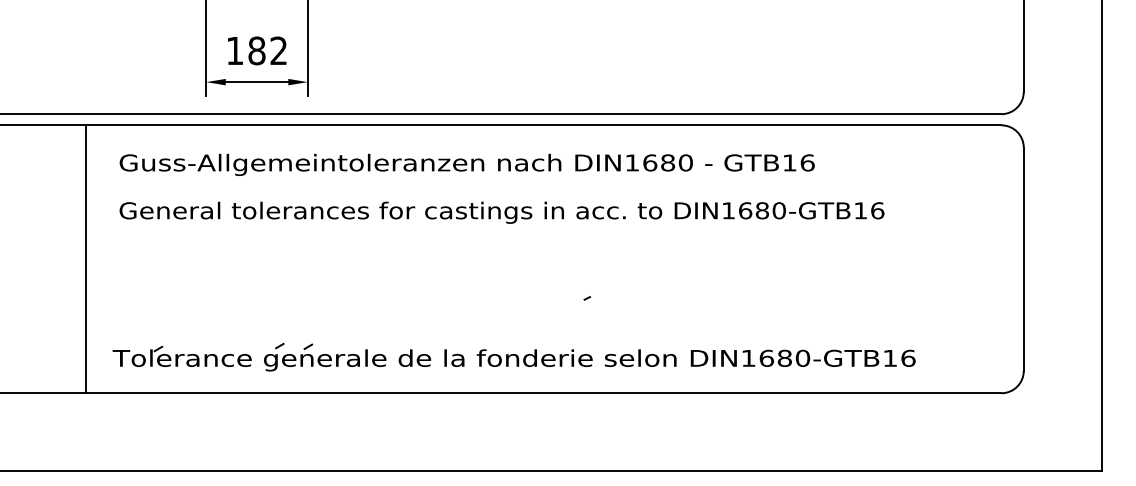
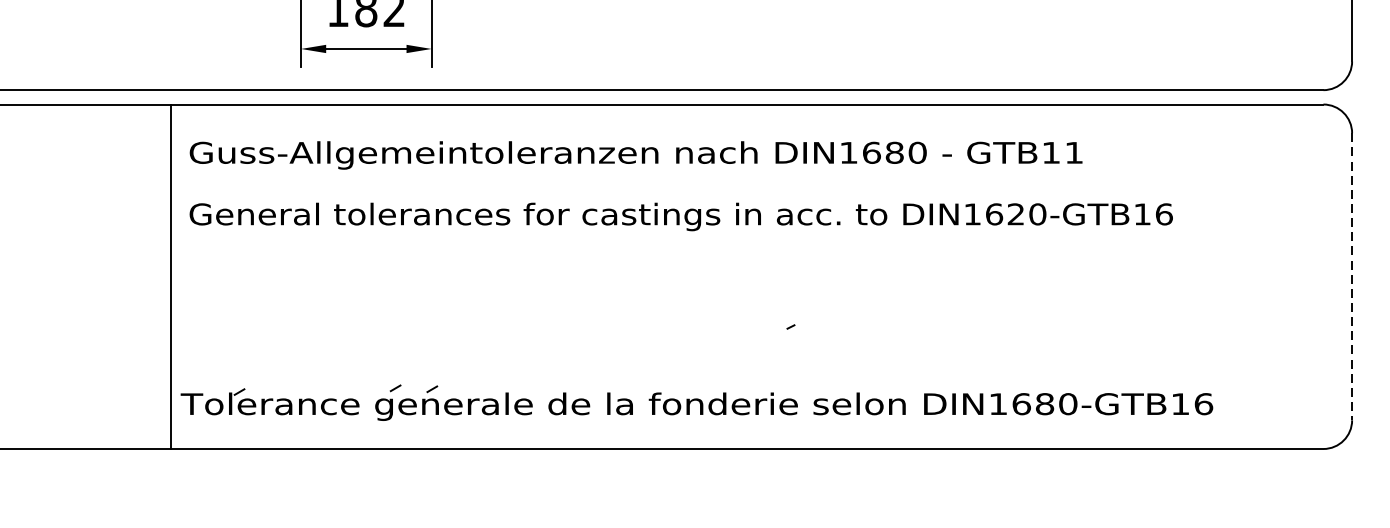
text: (807, 162) -> (1074, 152), GTB16 -> GTB11
text: (762, 210) -> (1016, 214), DIN1680-GTB16 -> DIN1620-GTB16
line: (86, 259) -> (171, 277), moved
line: (1023, 259) -> (1351, 277), solid -> dashed

